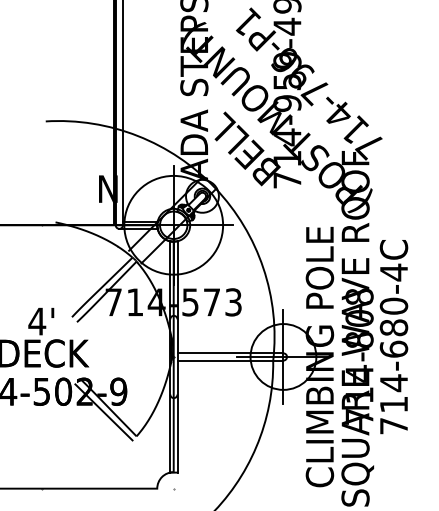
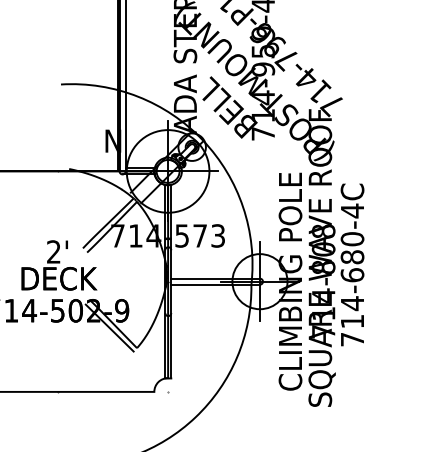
text: (36, 320) -> (53, 251), 4' -> 2'

